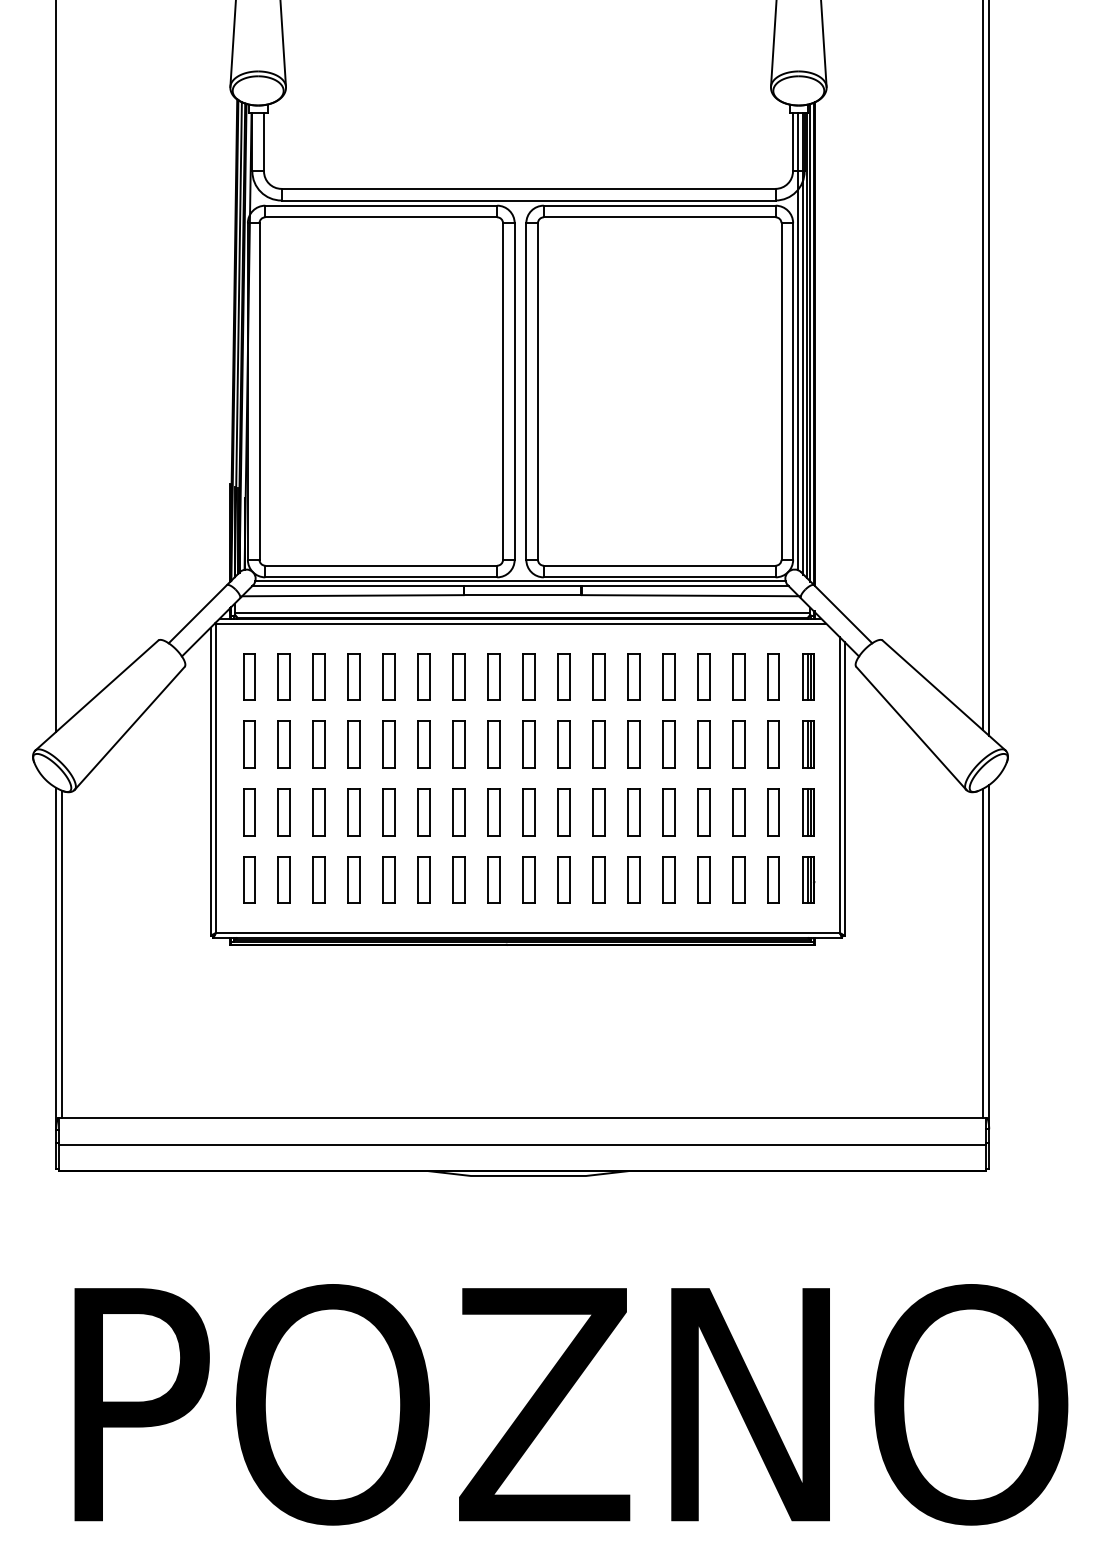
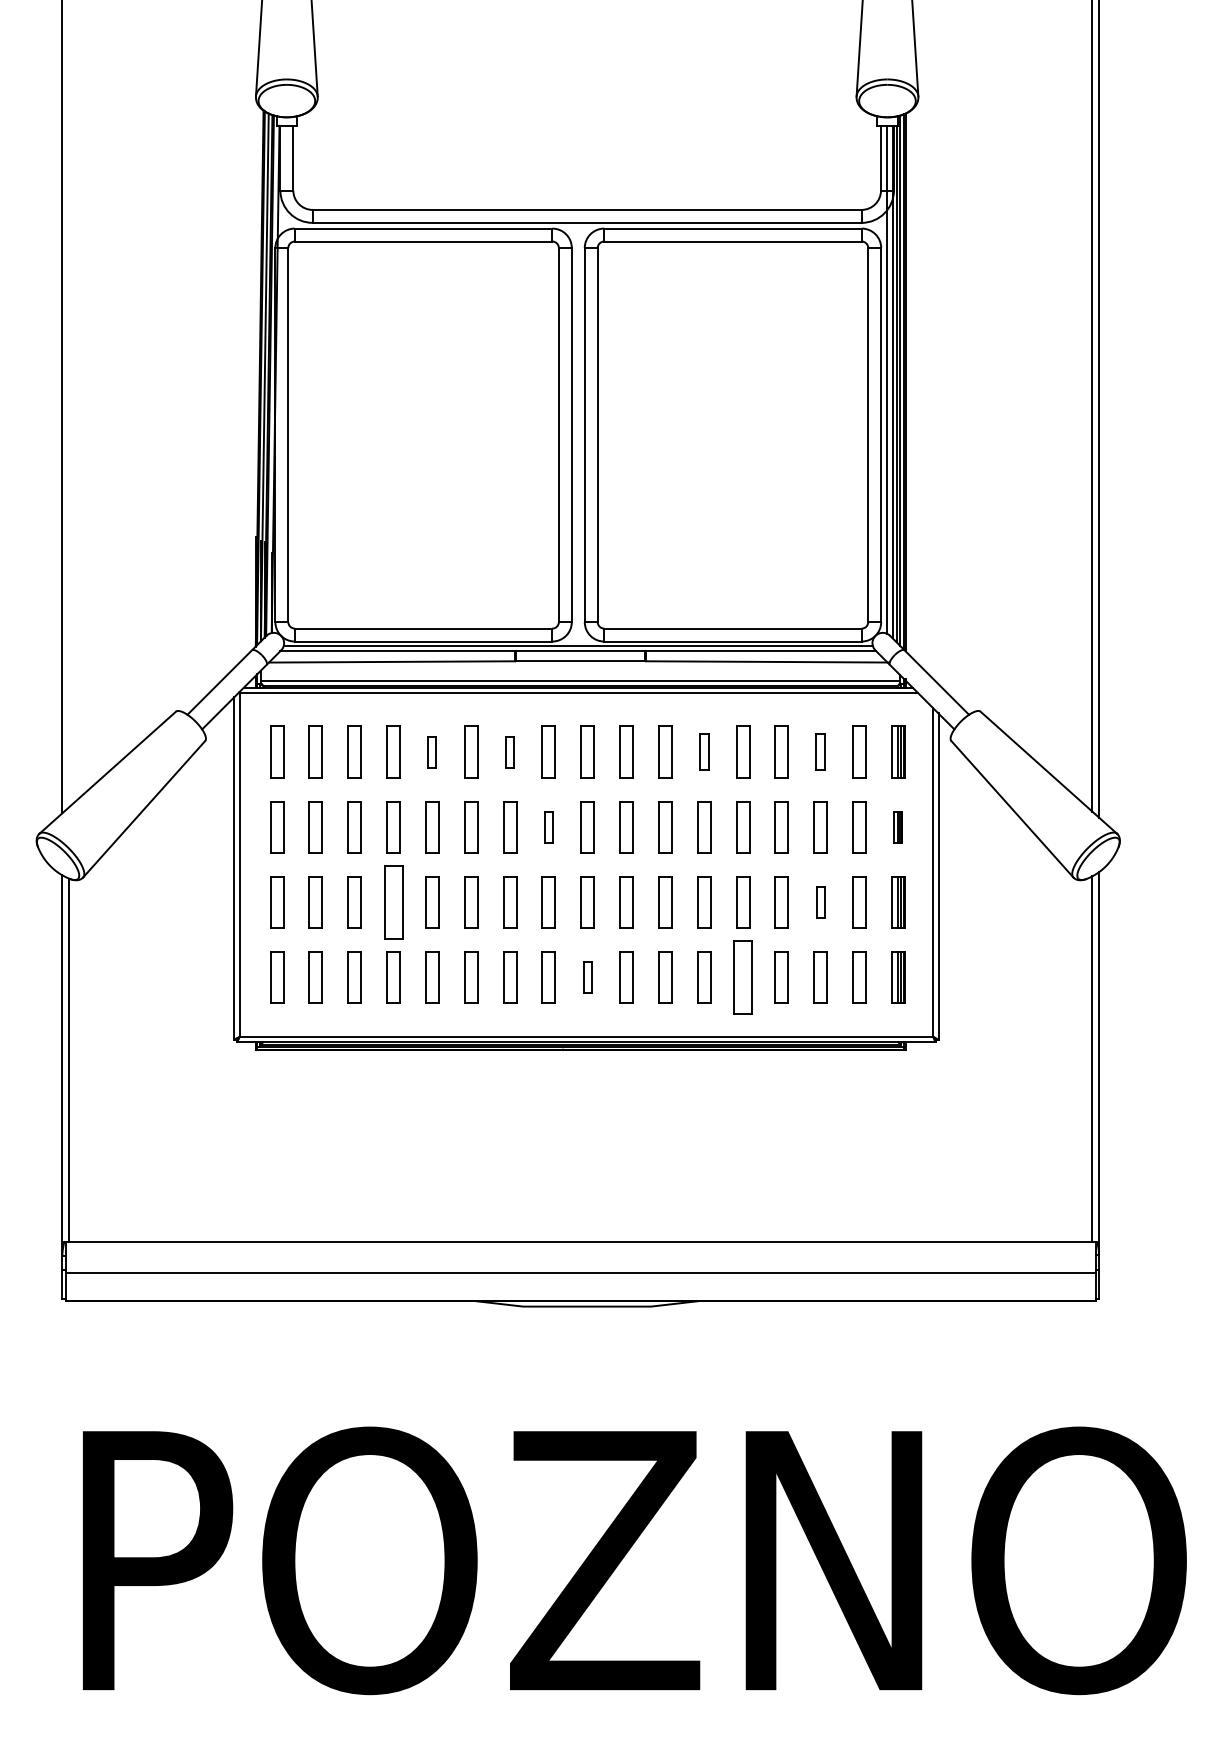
part: (388, 676) -> (431, 751), size x0.6
part: (458, 676) -> (509, 751), size x0.6
part: (633, 676) -> (703, 751), size x0.7
part: (738, 676) -> (820, 751), size x0.7
part: (493, 744) -> (548, 827), size x0.6
part: (808, 744) -> (898, 827), size x0.6
part: (353, 812) -> (392, 902), size x1.4
part: (738, 812) -> (820, 902), size x0.6
part: (528, 879) -> (587, 977), size x0.6
part: (668, 879) -> (742, 977), size x1.4

